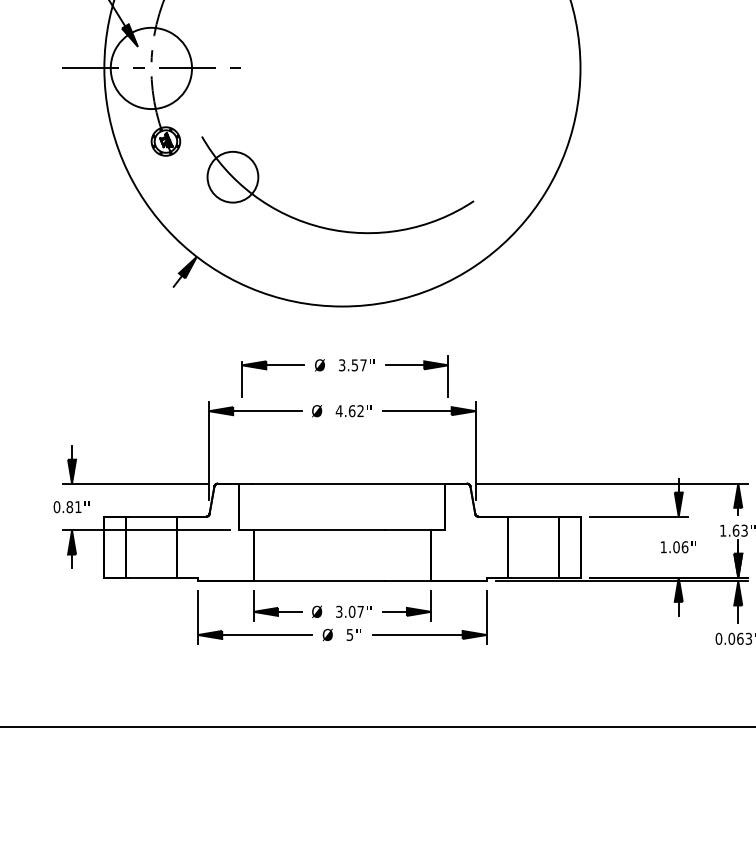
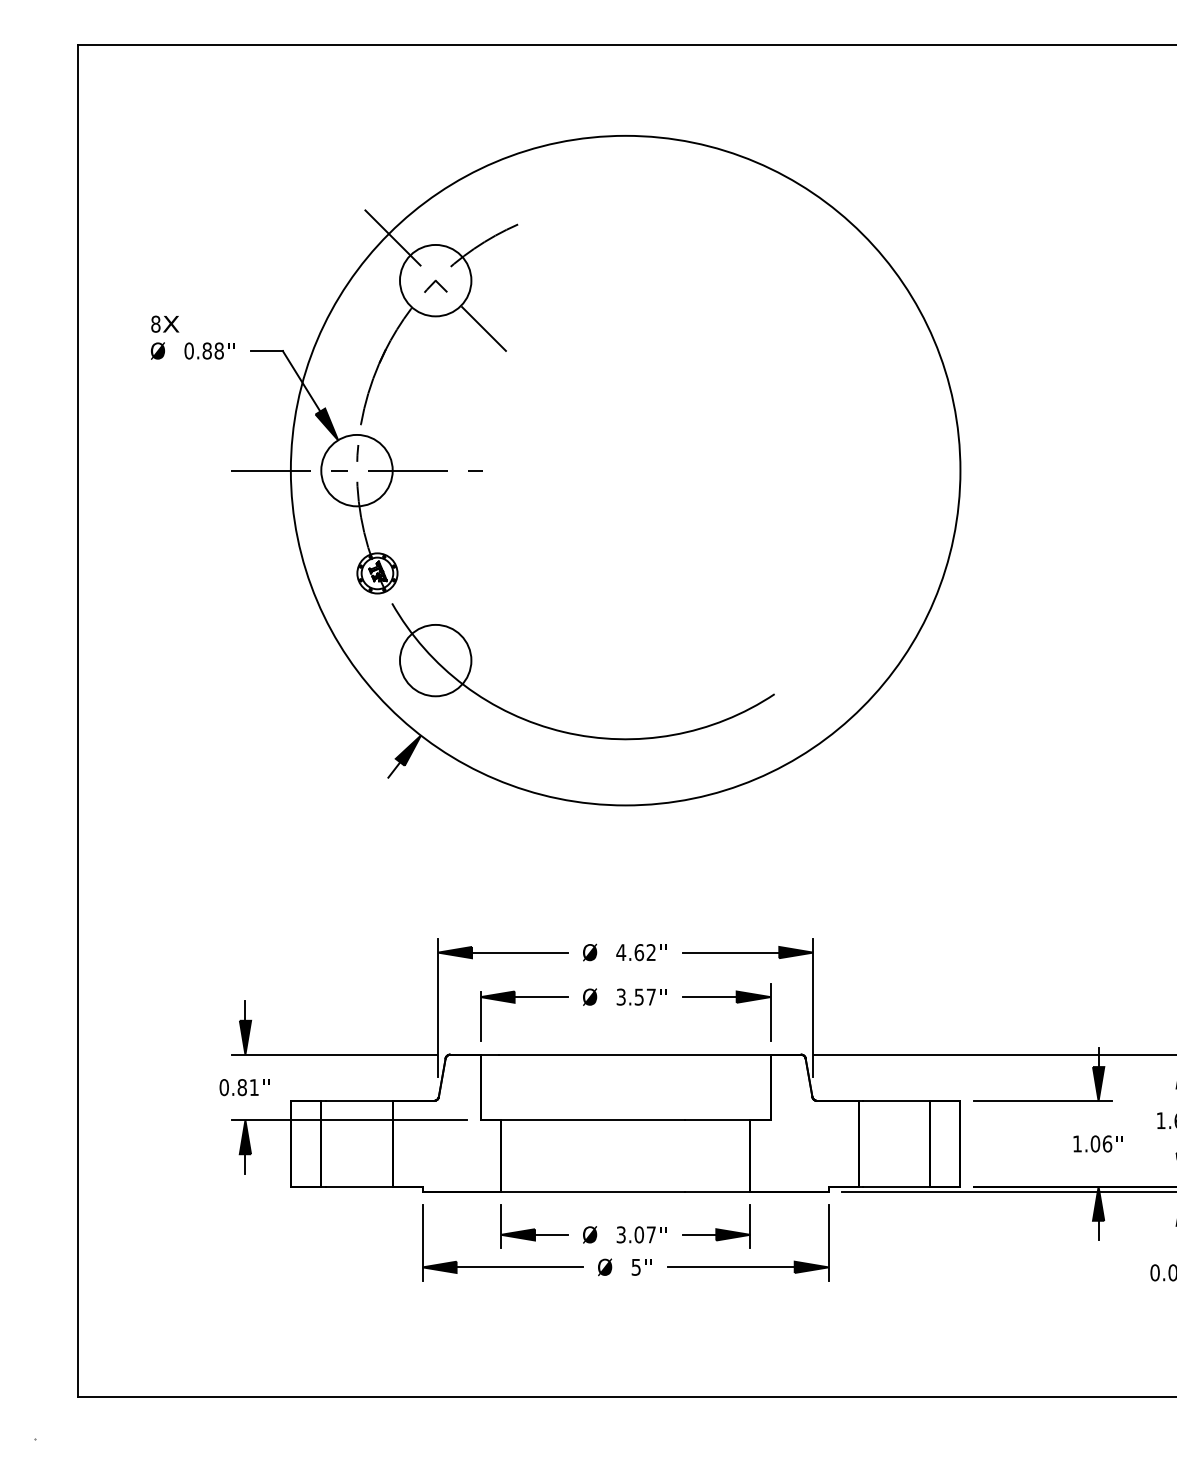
circle: (151, 68) -> (356, 470), size x0.62
part: (329, 228) -> (571, 732), moved
part: (343, 371) -> (622, 1005), moved

